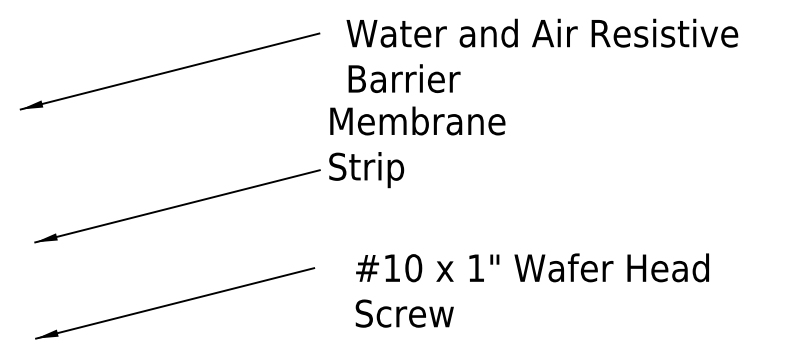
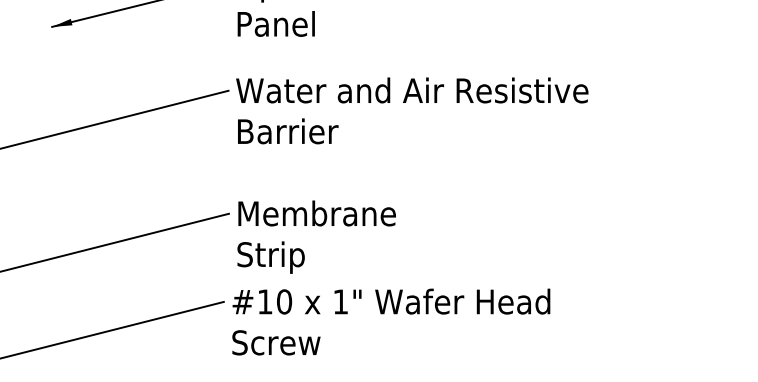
text: (542, 55) -> (412, 110), moved
text: (417, 146) -> (316, 236), moved
text: (532, 289) -> (391, 321), moved

